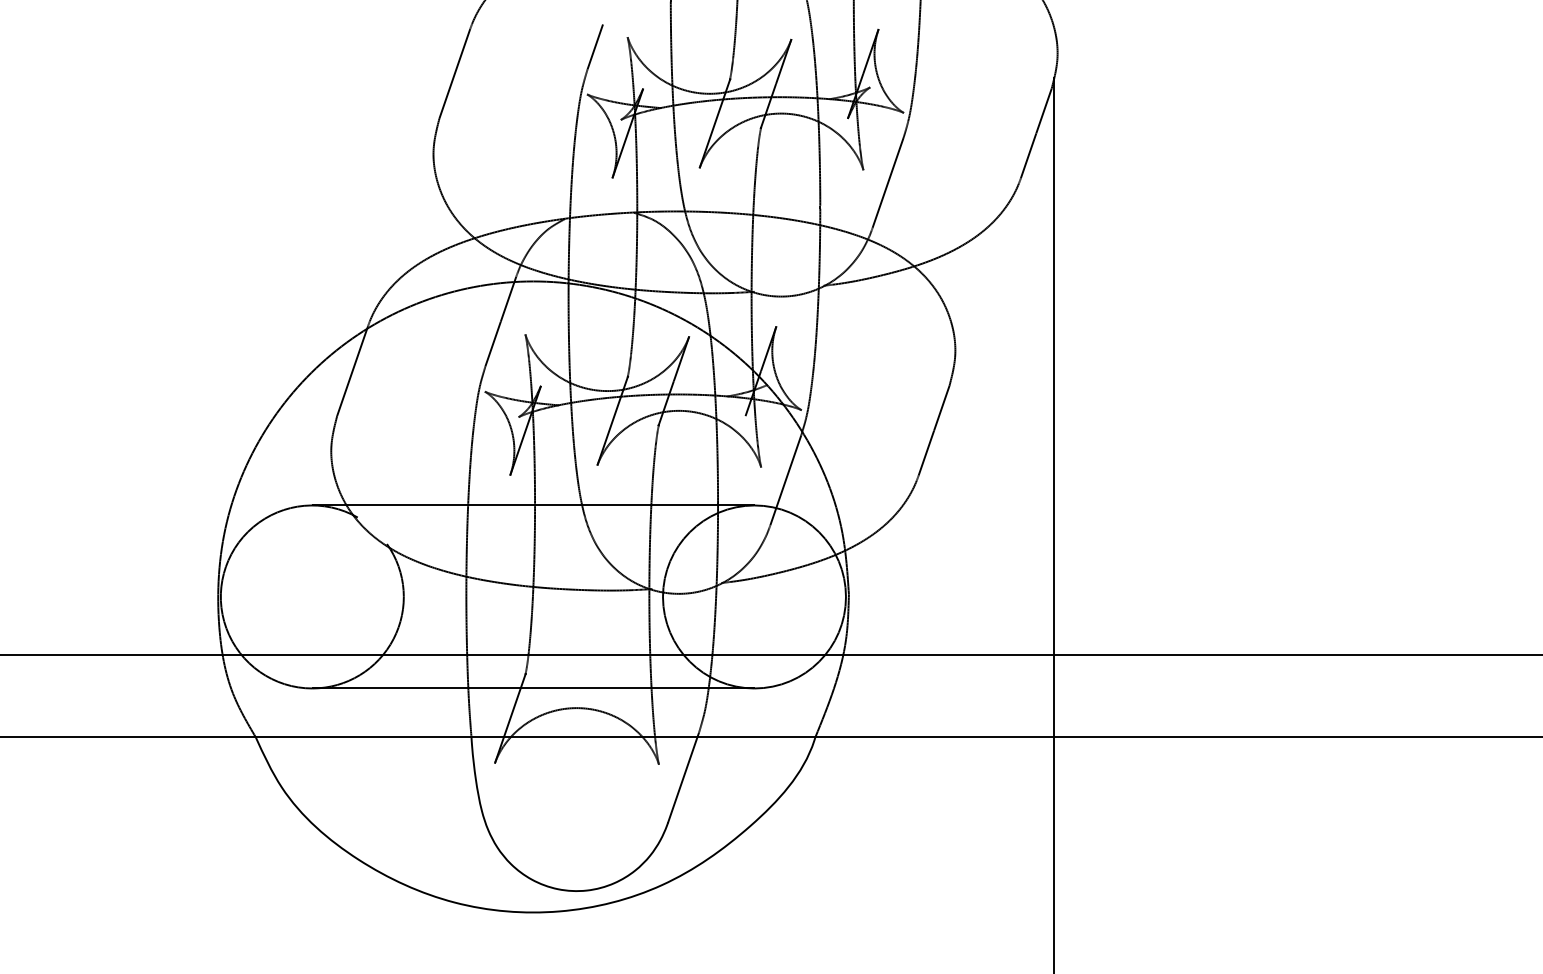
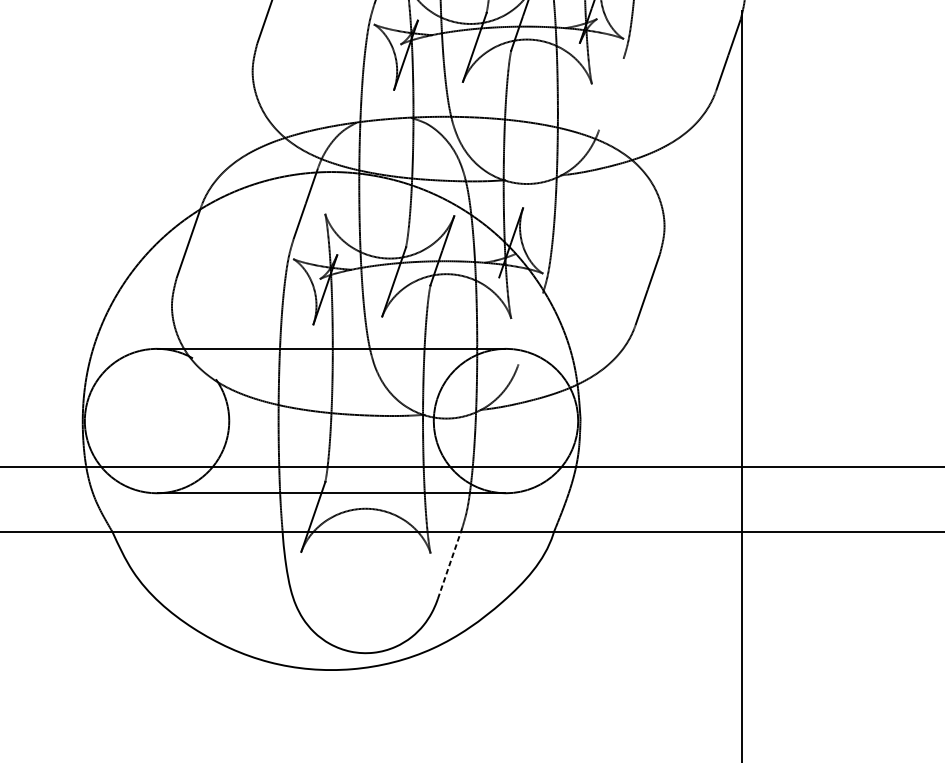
line: (887, 182) -> (610, 93), removed
line: (785, 480) -> (530, 329), removed
line: (682, 779) -> (449, 565), solid -> dashed

